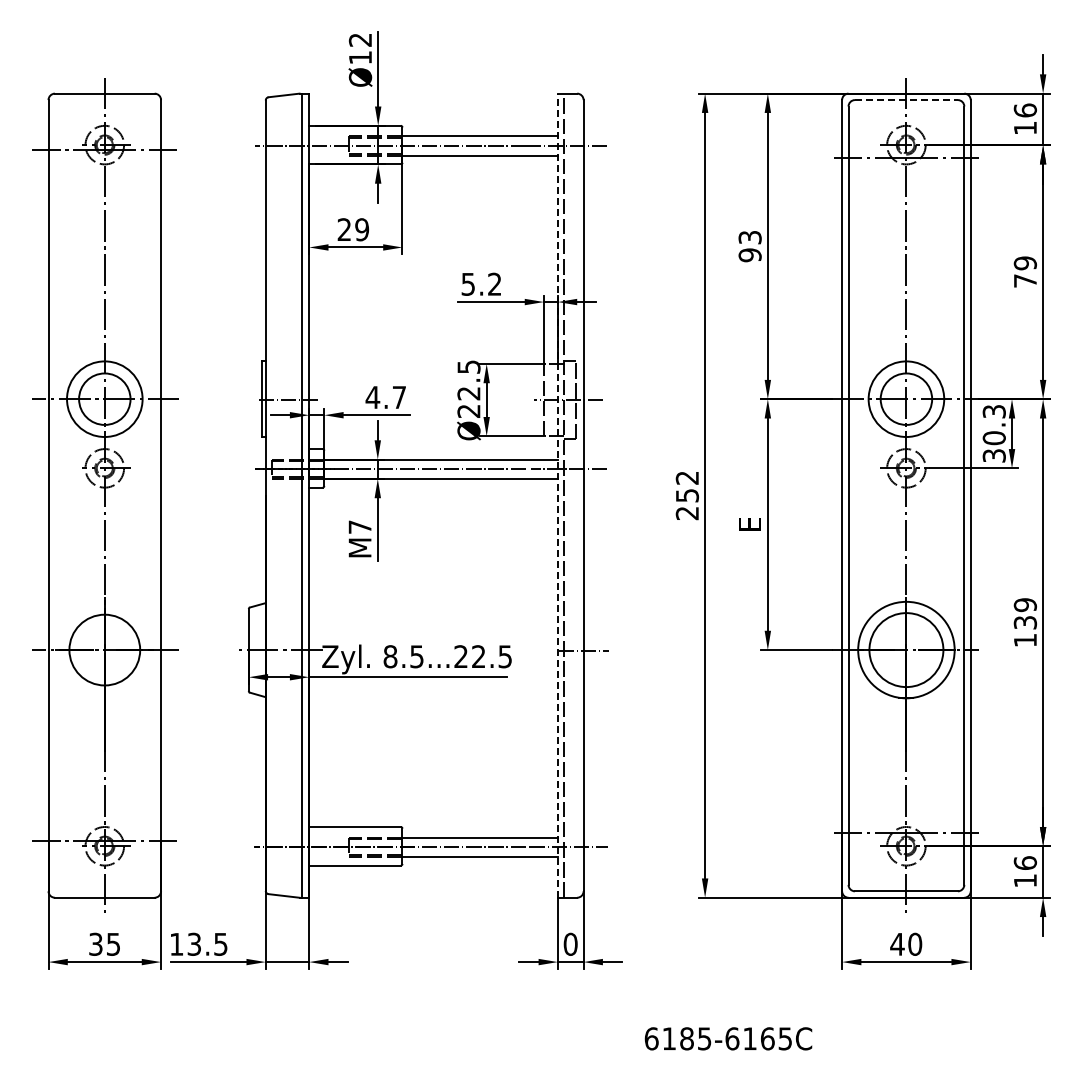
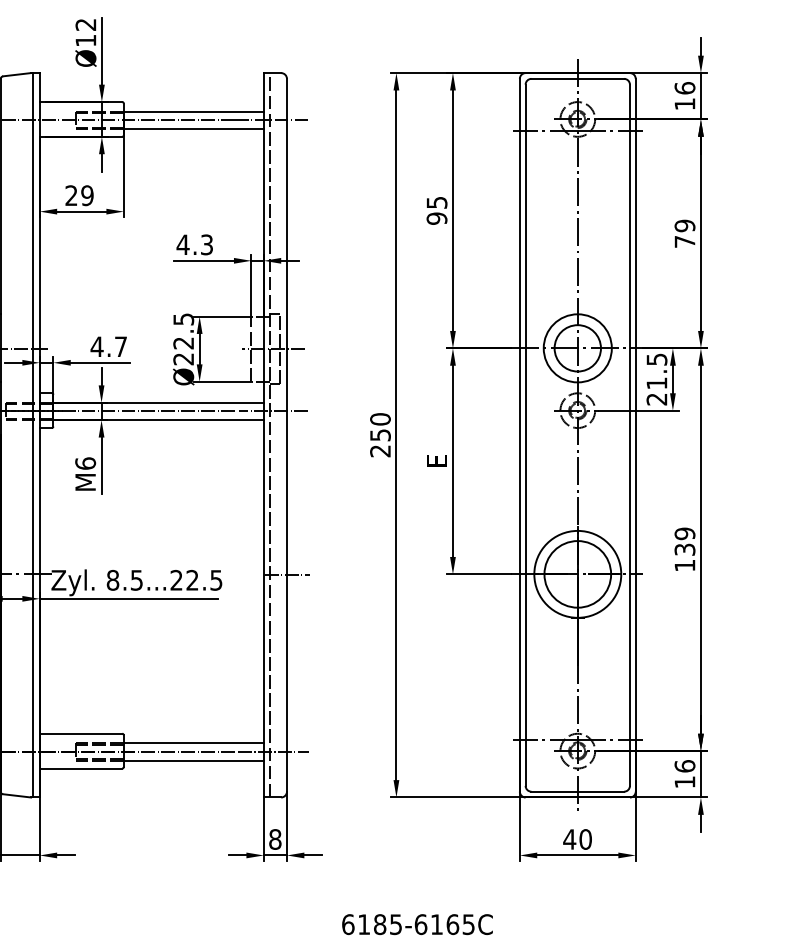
line: (906, 100) -> (577, 79), dashed -> solid
text: (749, 237) -> (436, 202), 93 -> 95
text: (481, 284) -> (194, 245), 5.2 -> 4.3
text: (993, 433) -> (656, 379), 30.3 -> 21.5
text: (686, 477) -> (379, 418), 252 -> 250
line: (557, 495) -> (263, 435), dashed -> solid
text: (359, 526) -> (85, 463), M7 -> M6
text: (570, 944) -> (275, 839), 0 -> 8

